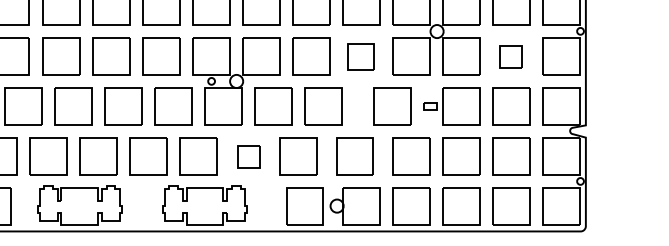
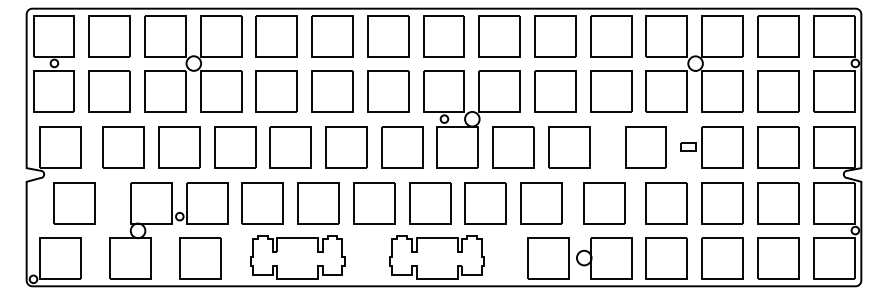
part: (361, 56) -> (611, 91), size x1.43
part: (511, 56) -> (778, 91), size x1.67
part: (248, 157) -> (485, 203), size x1.67

